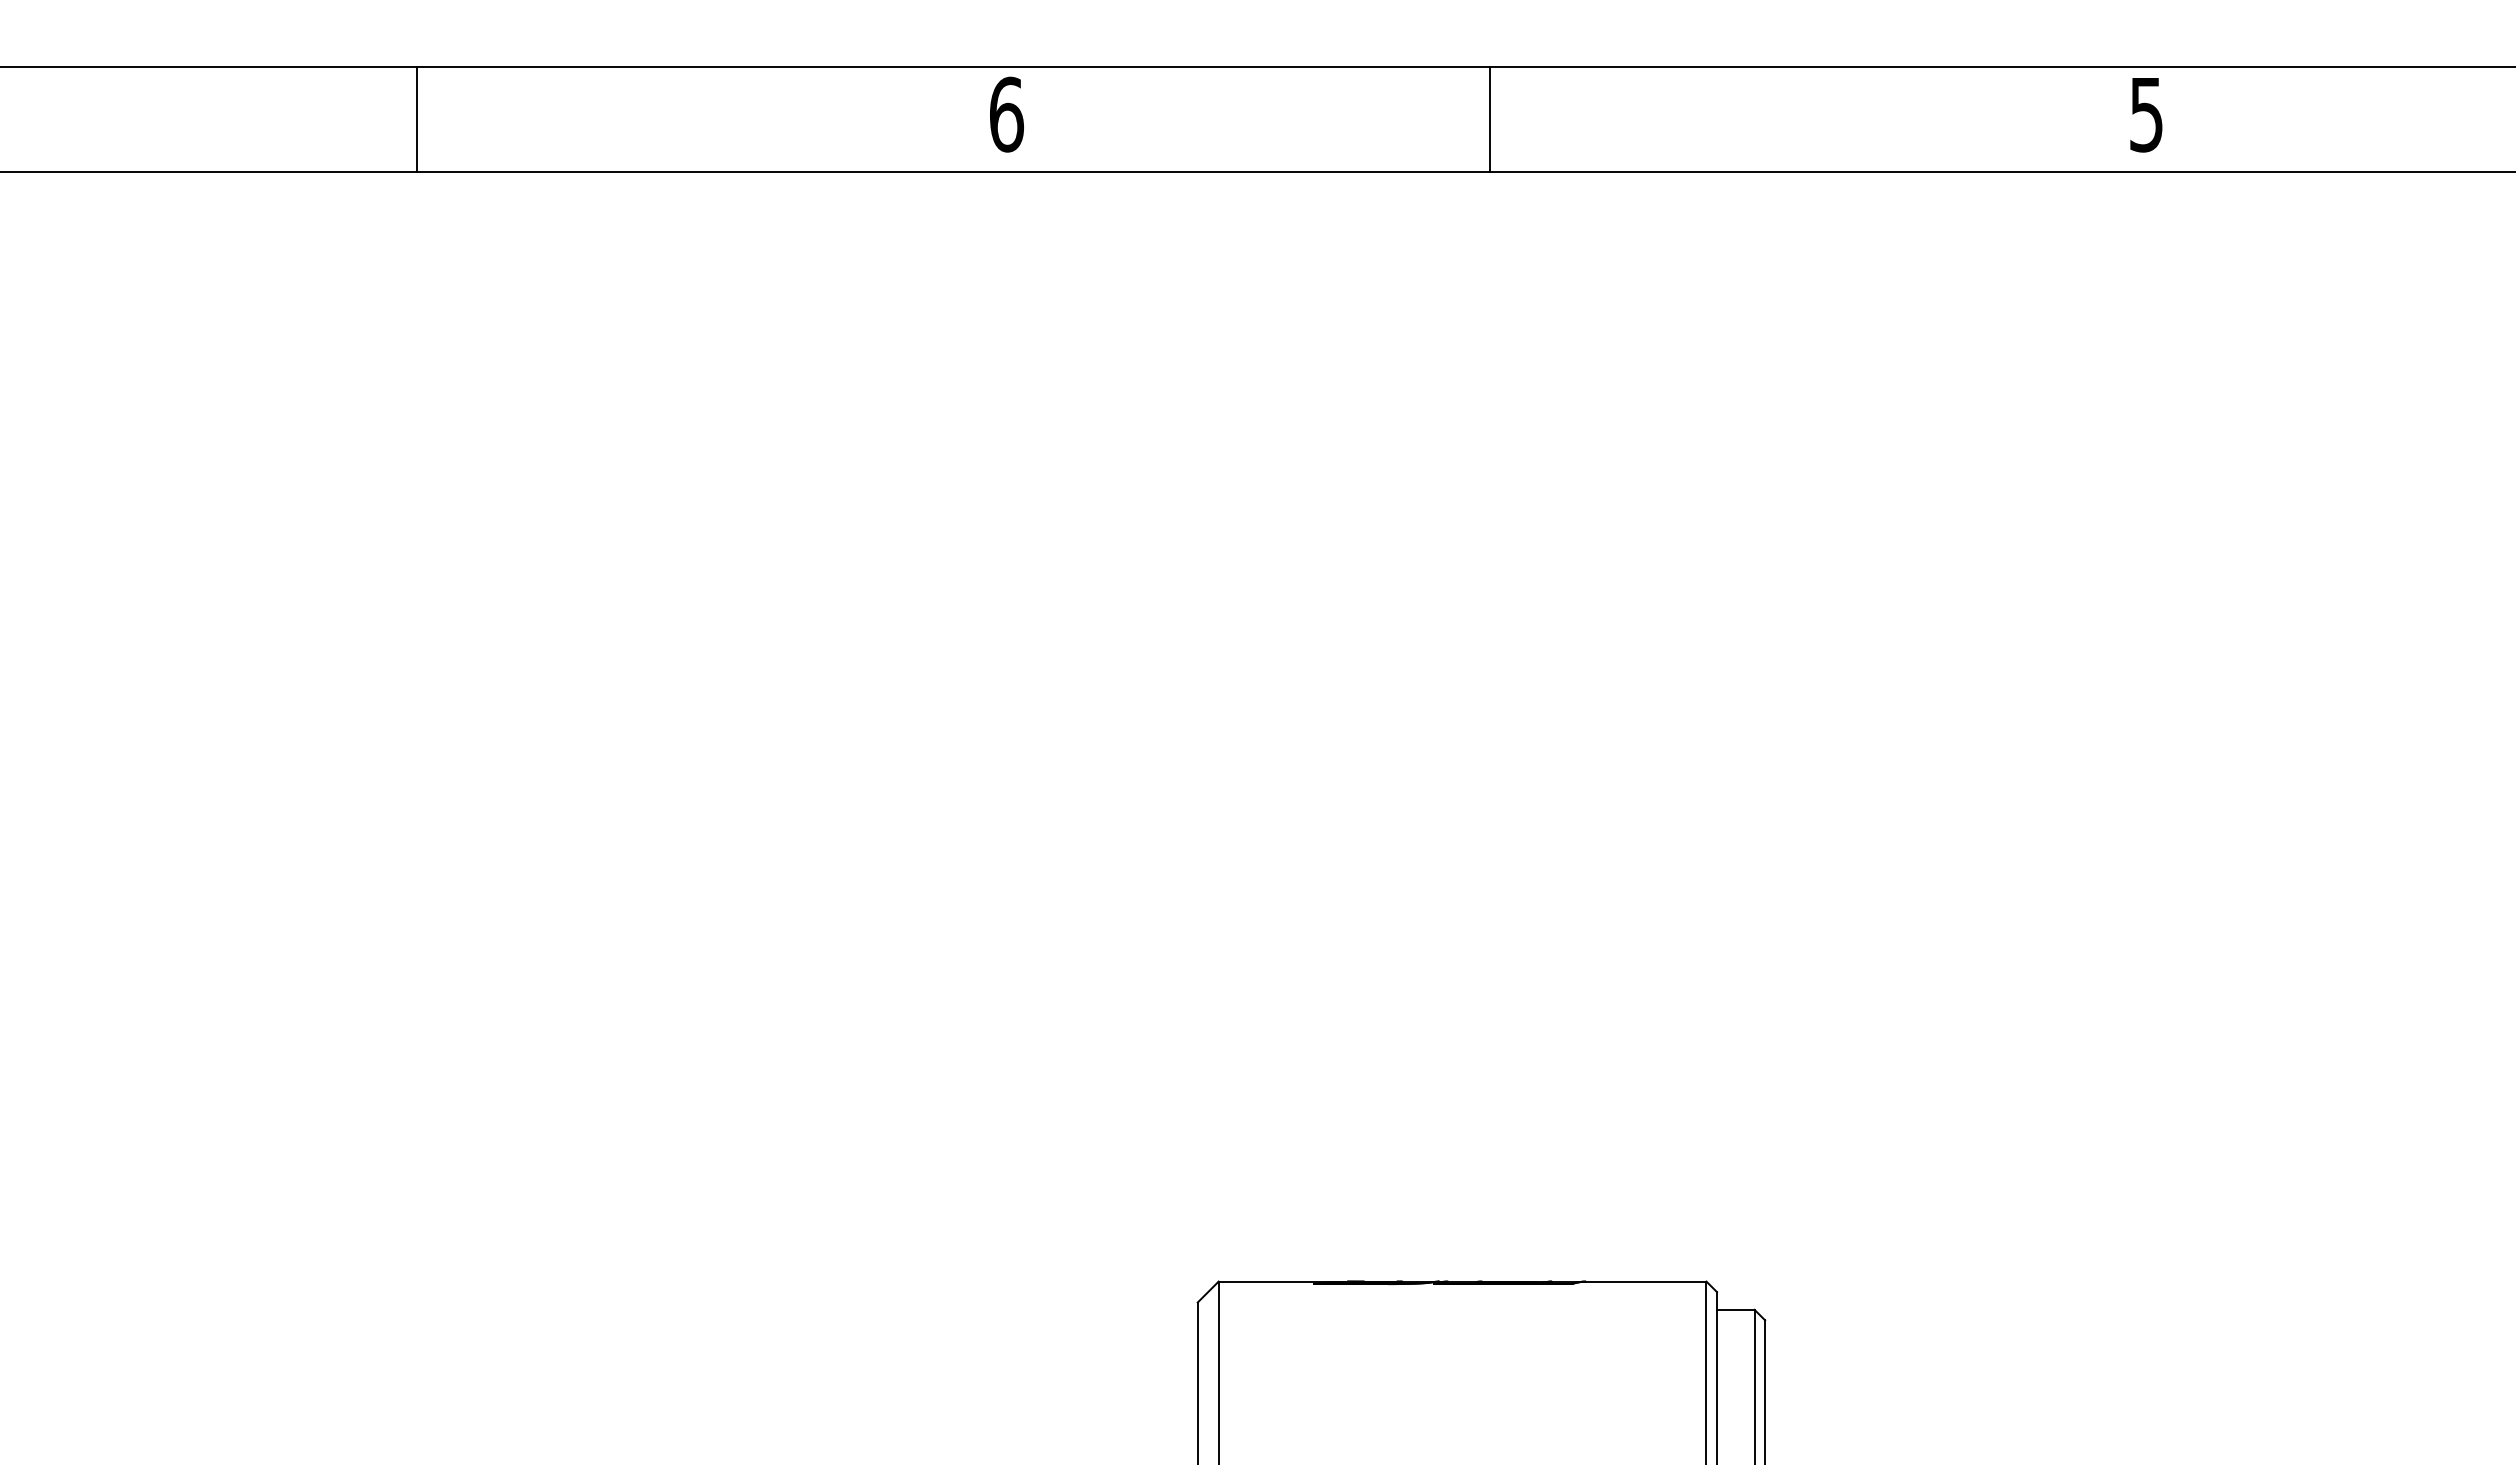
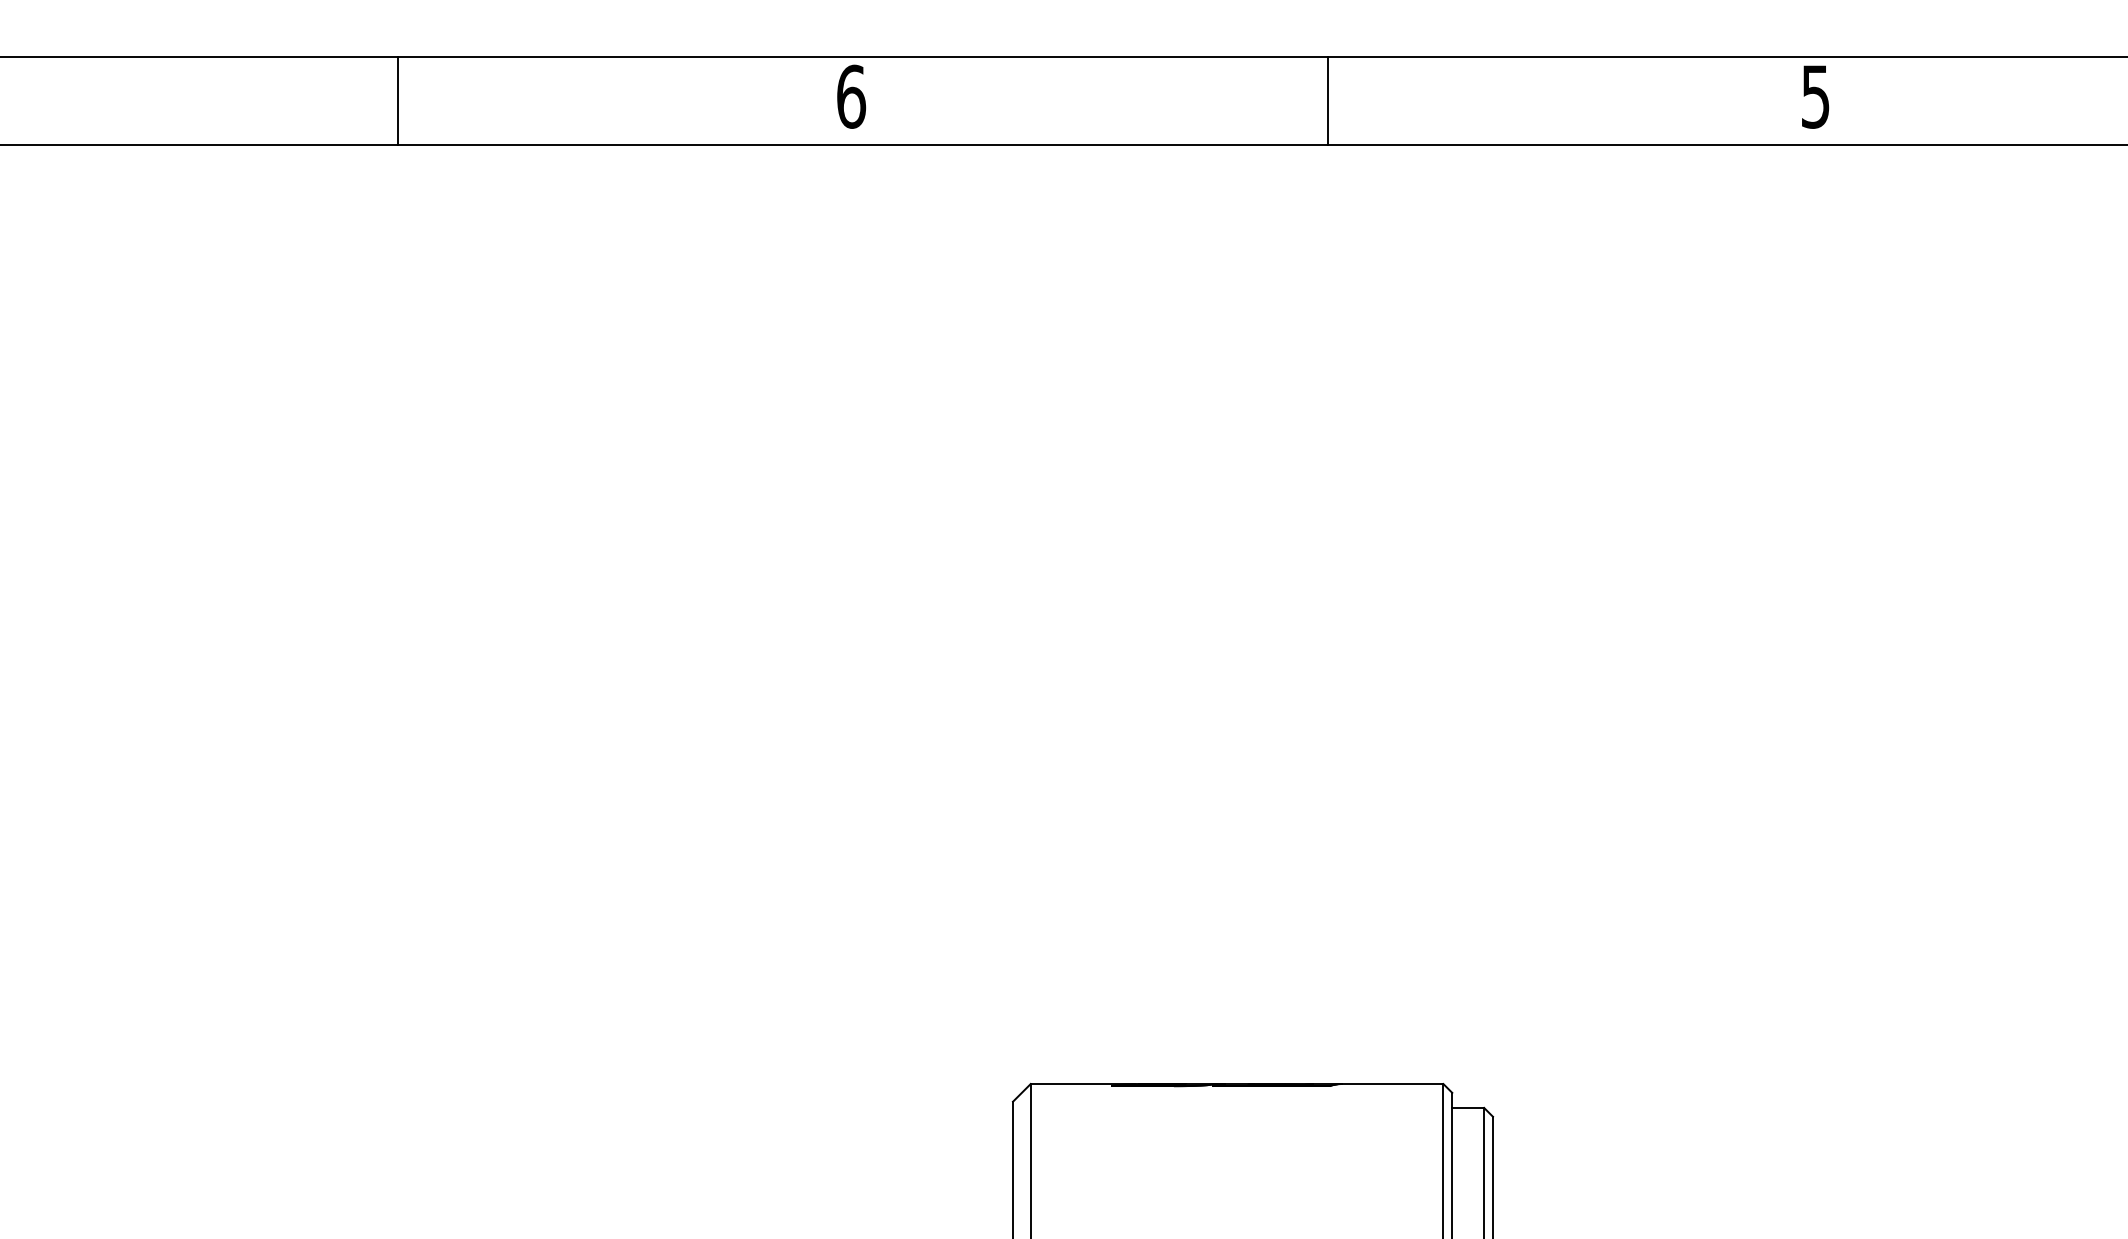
line: (417, 119) -> (398, 100), moved
line: (1490, 119) -> (1328, 100), moved

